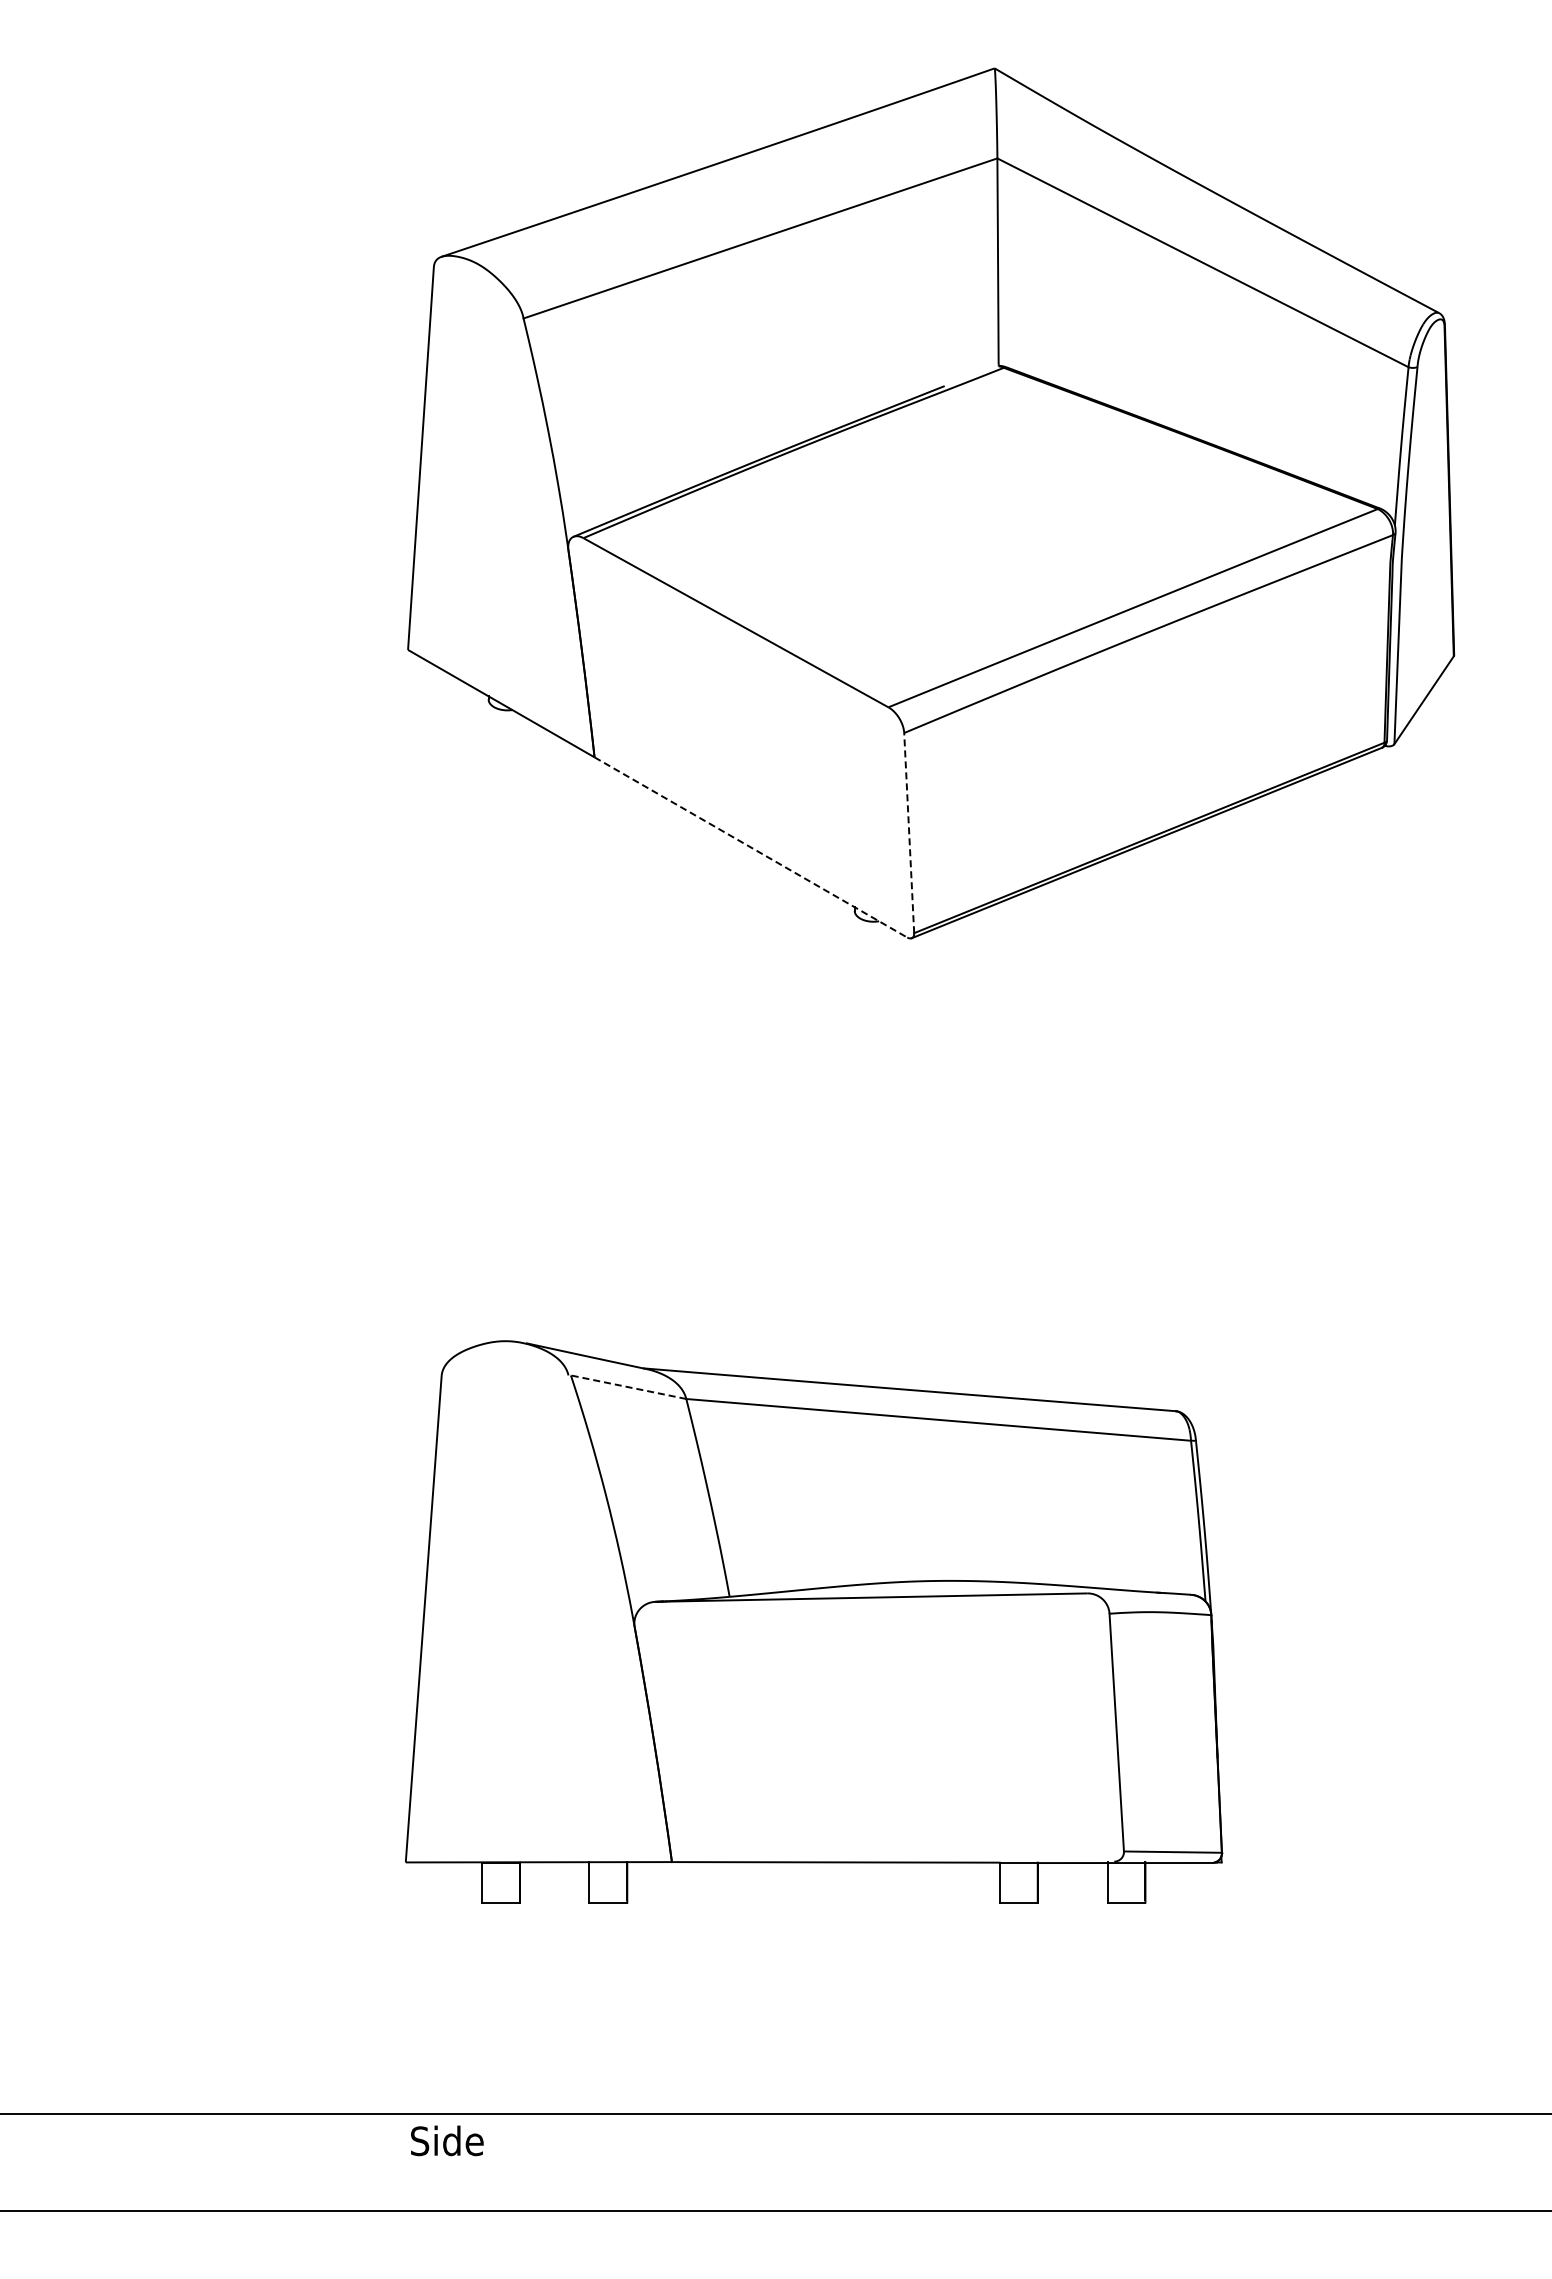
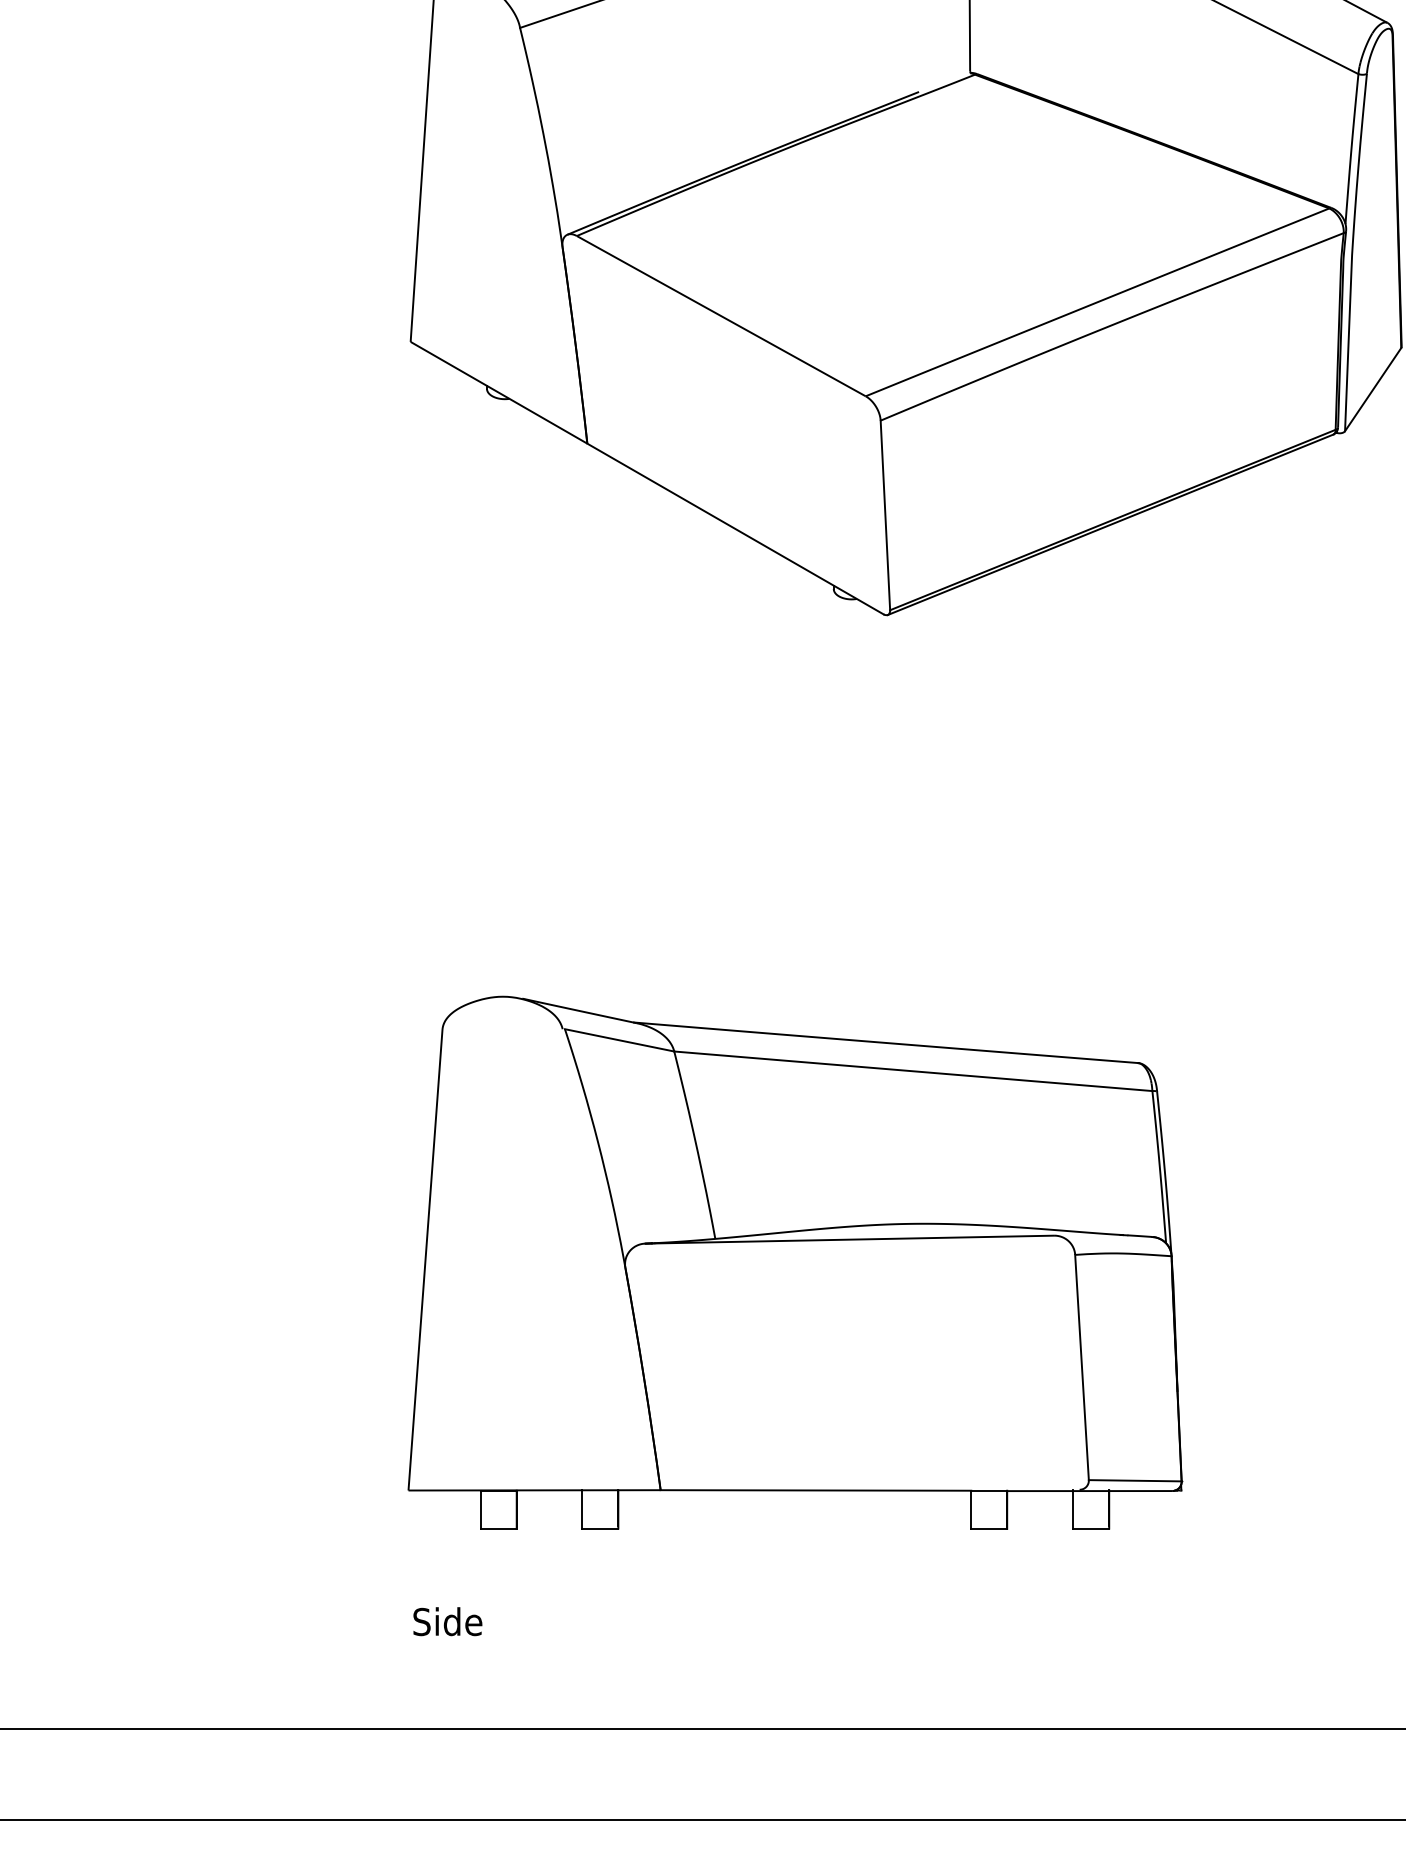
line: (909, 832) -> (885, 514), dashed -> solid
line: (751, 847) -> (736, 529), dashed -> solid
line: (628, 1387) -> (619, 1040), dashed -> solid
text: (447, 2140) -> (448, 1621), moved

